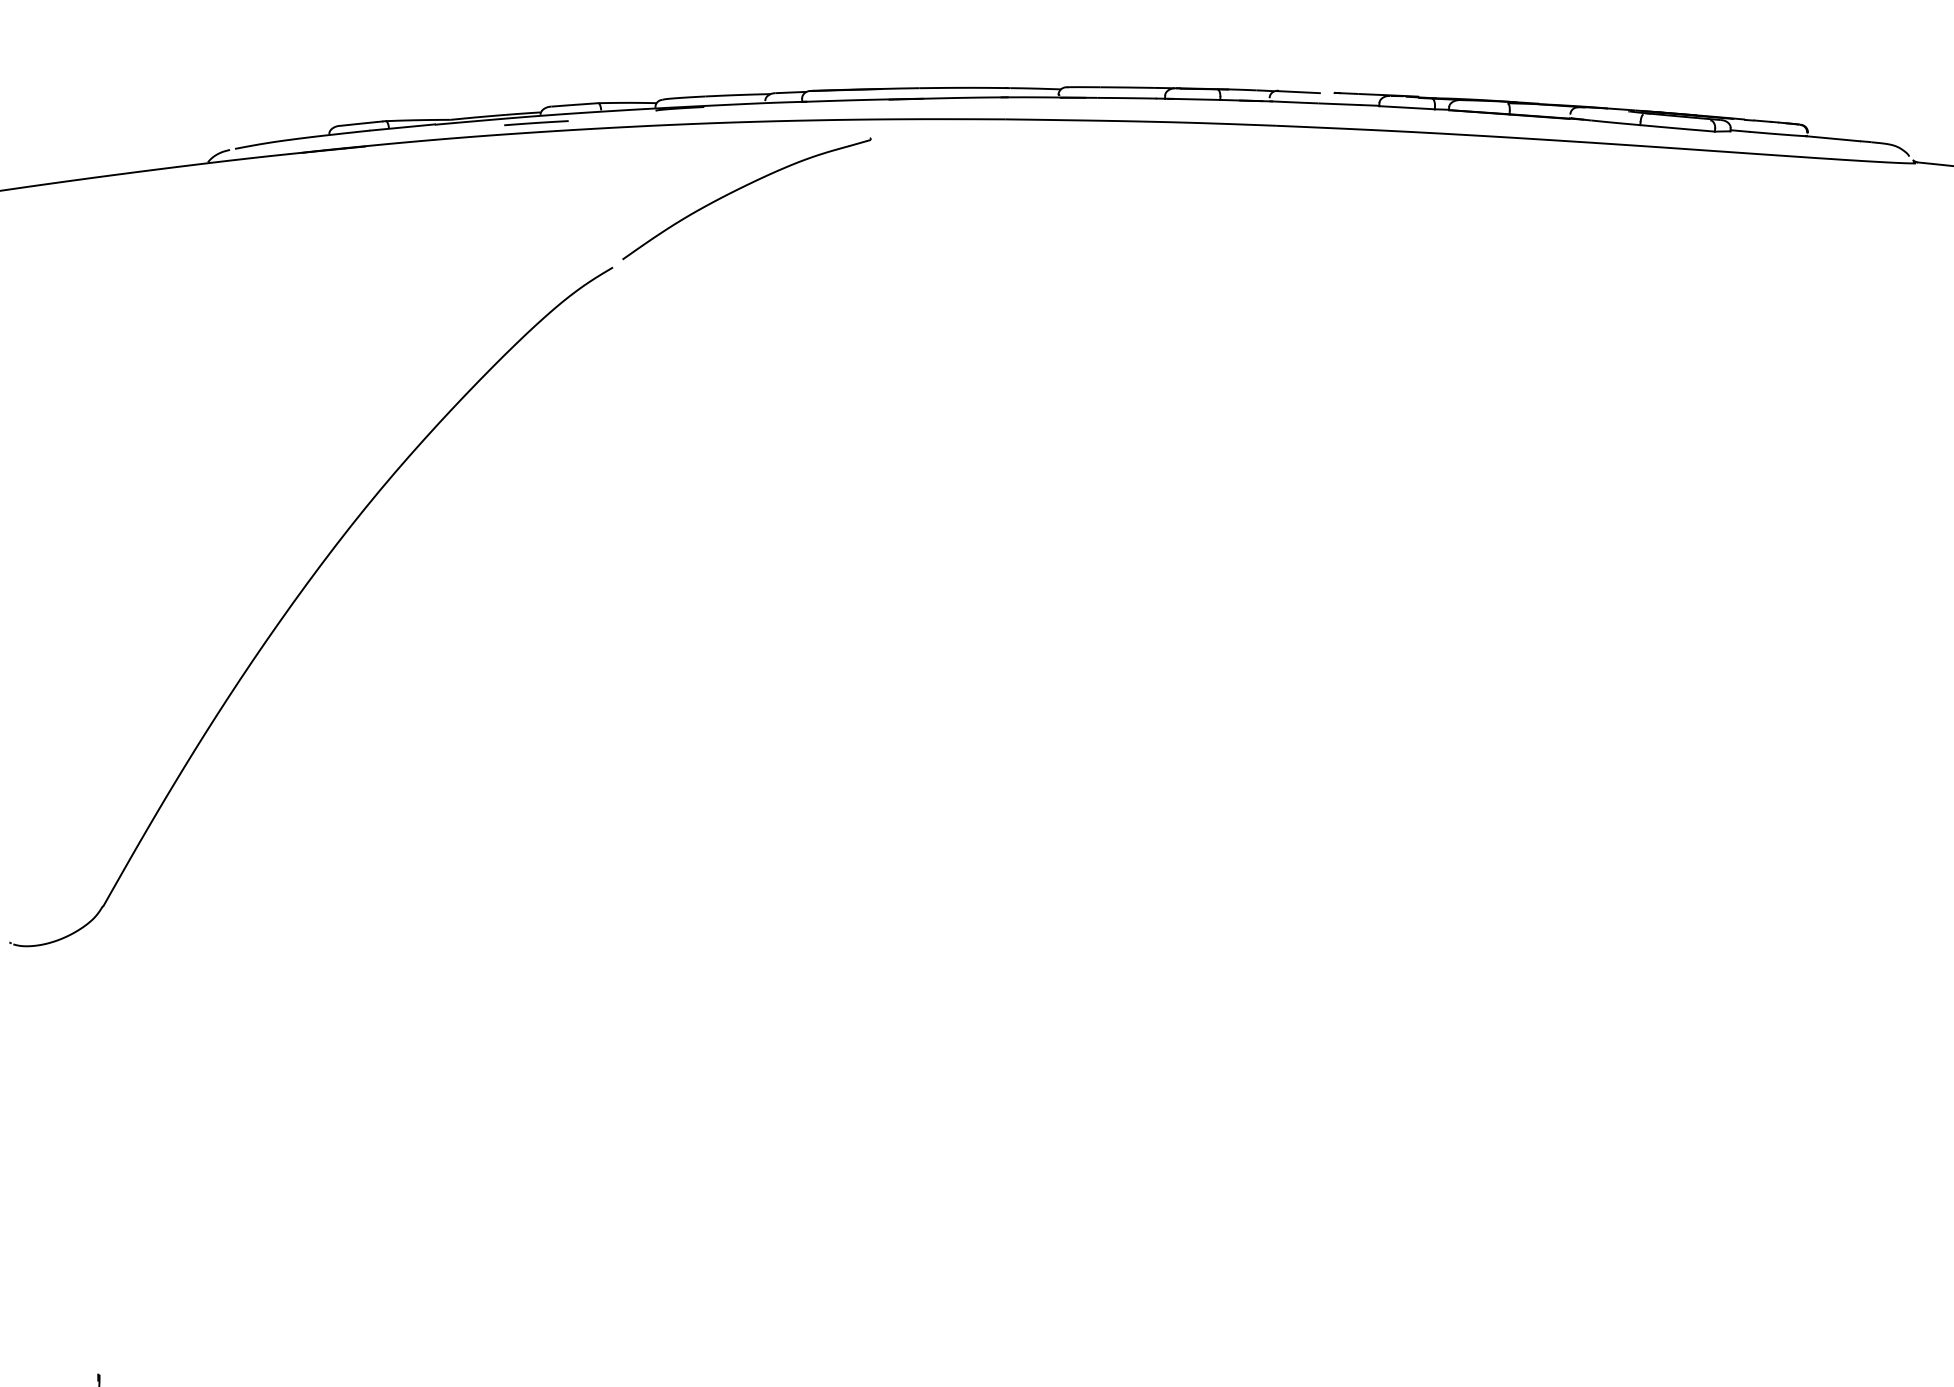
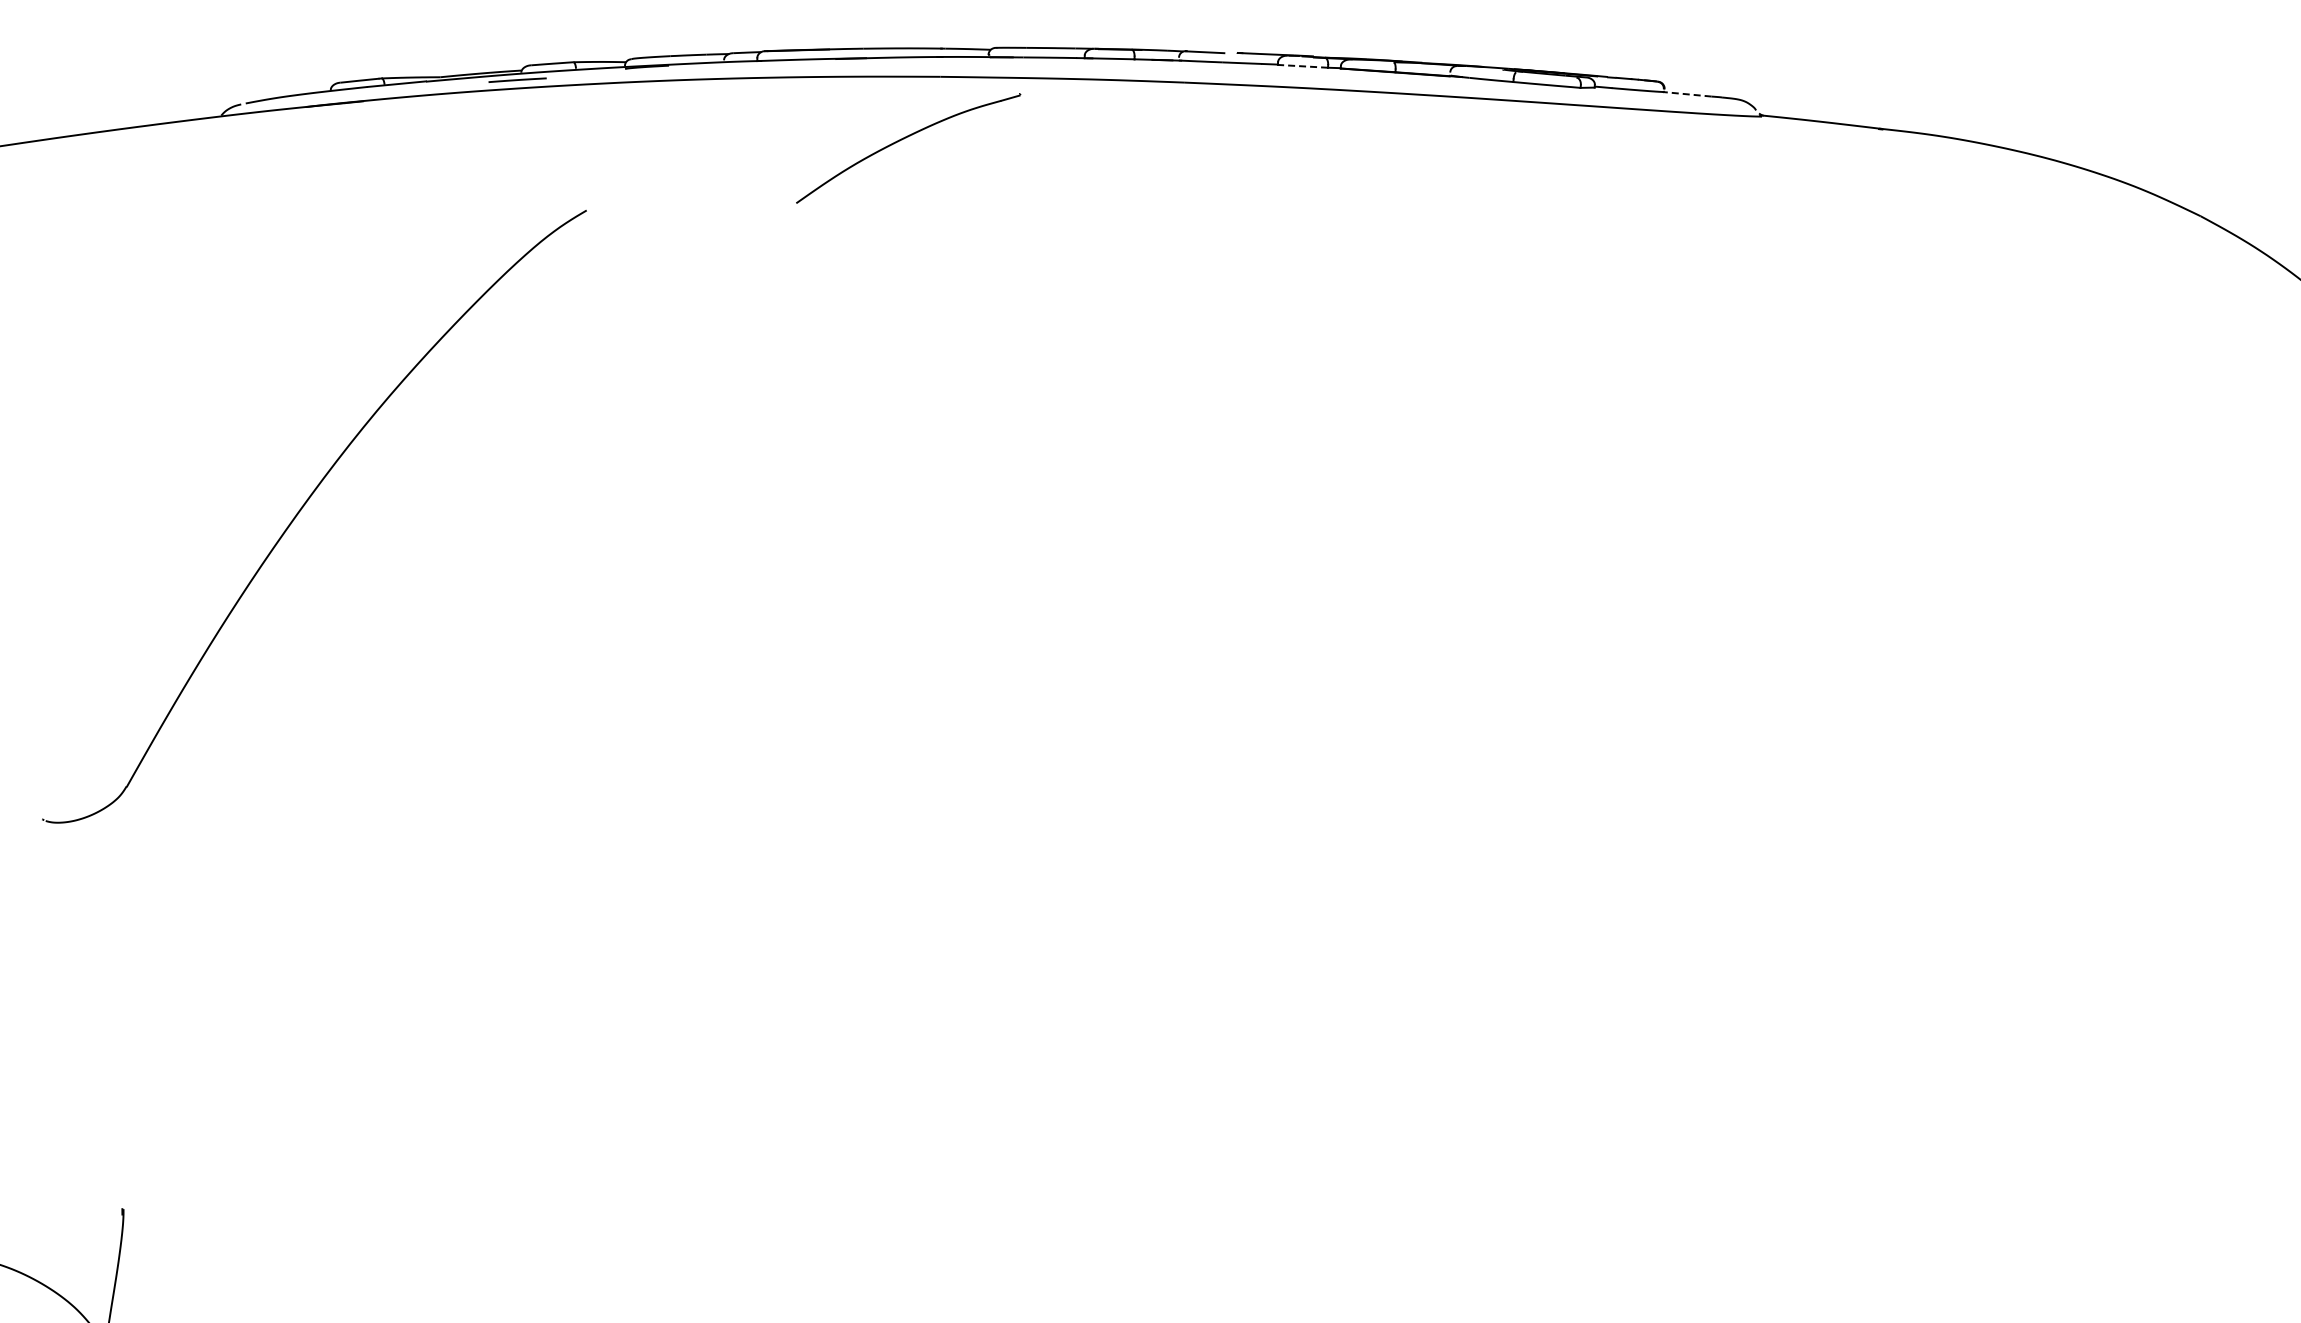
line: (1406, 107) -> (1302, 66), solid -> dashed
line: (1833, 138) -> (1687, 94), solid -> dashed
part: (742, 188) -> (904, 139), moved

